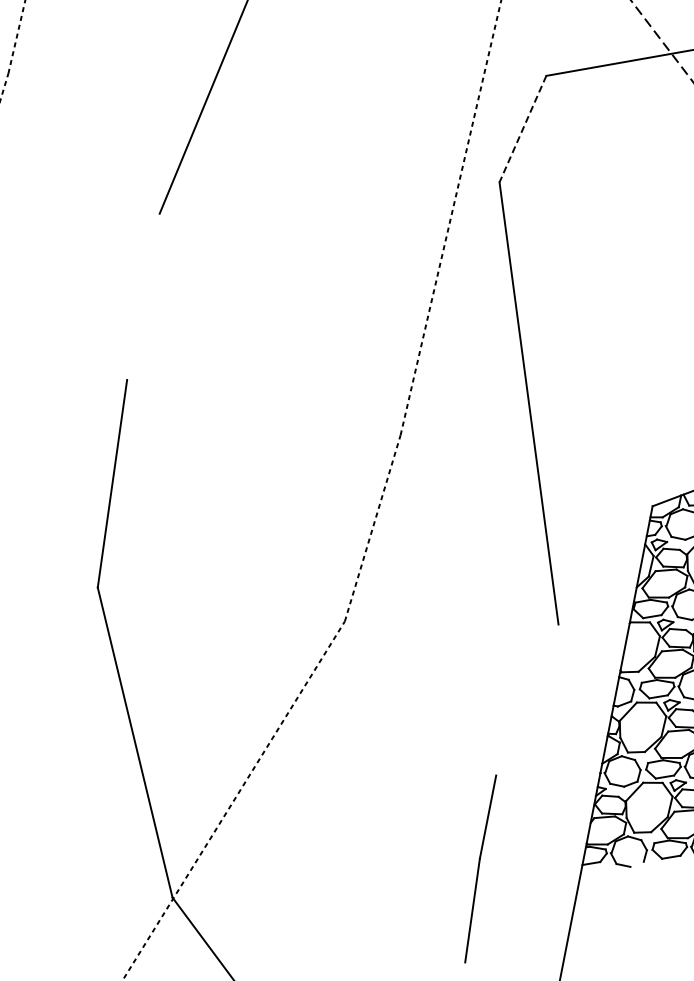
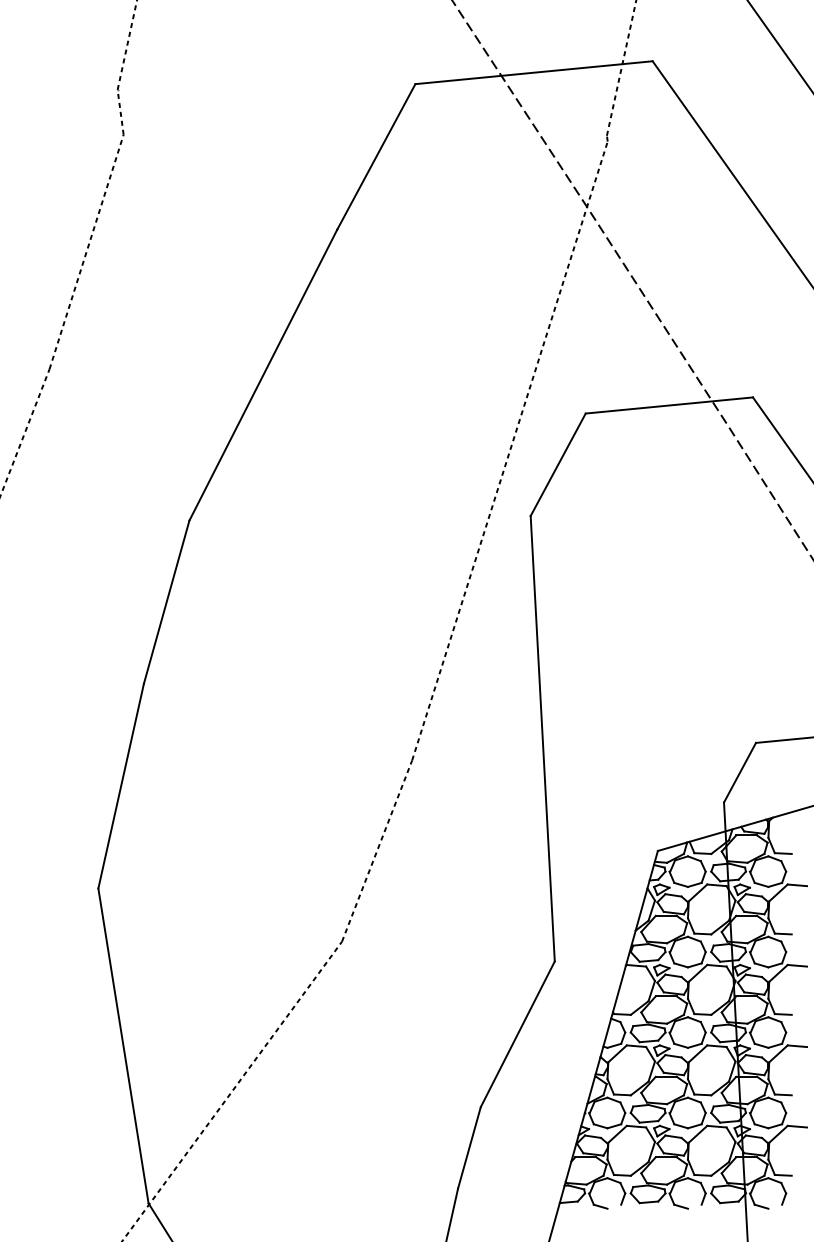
line: (522, 129) -> (557, 465), dashed -> solid
line: (143, 296) -> (166, 601), added
line: (527, 700) -> (517, 1034), added

